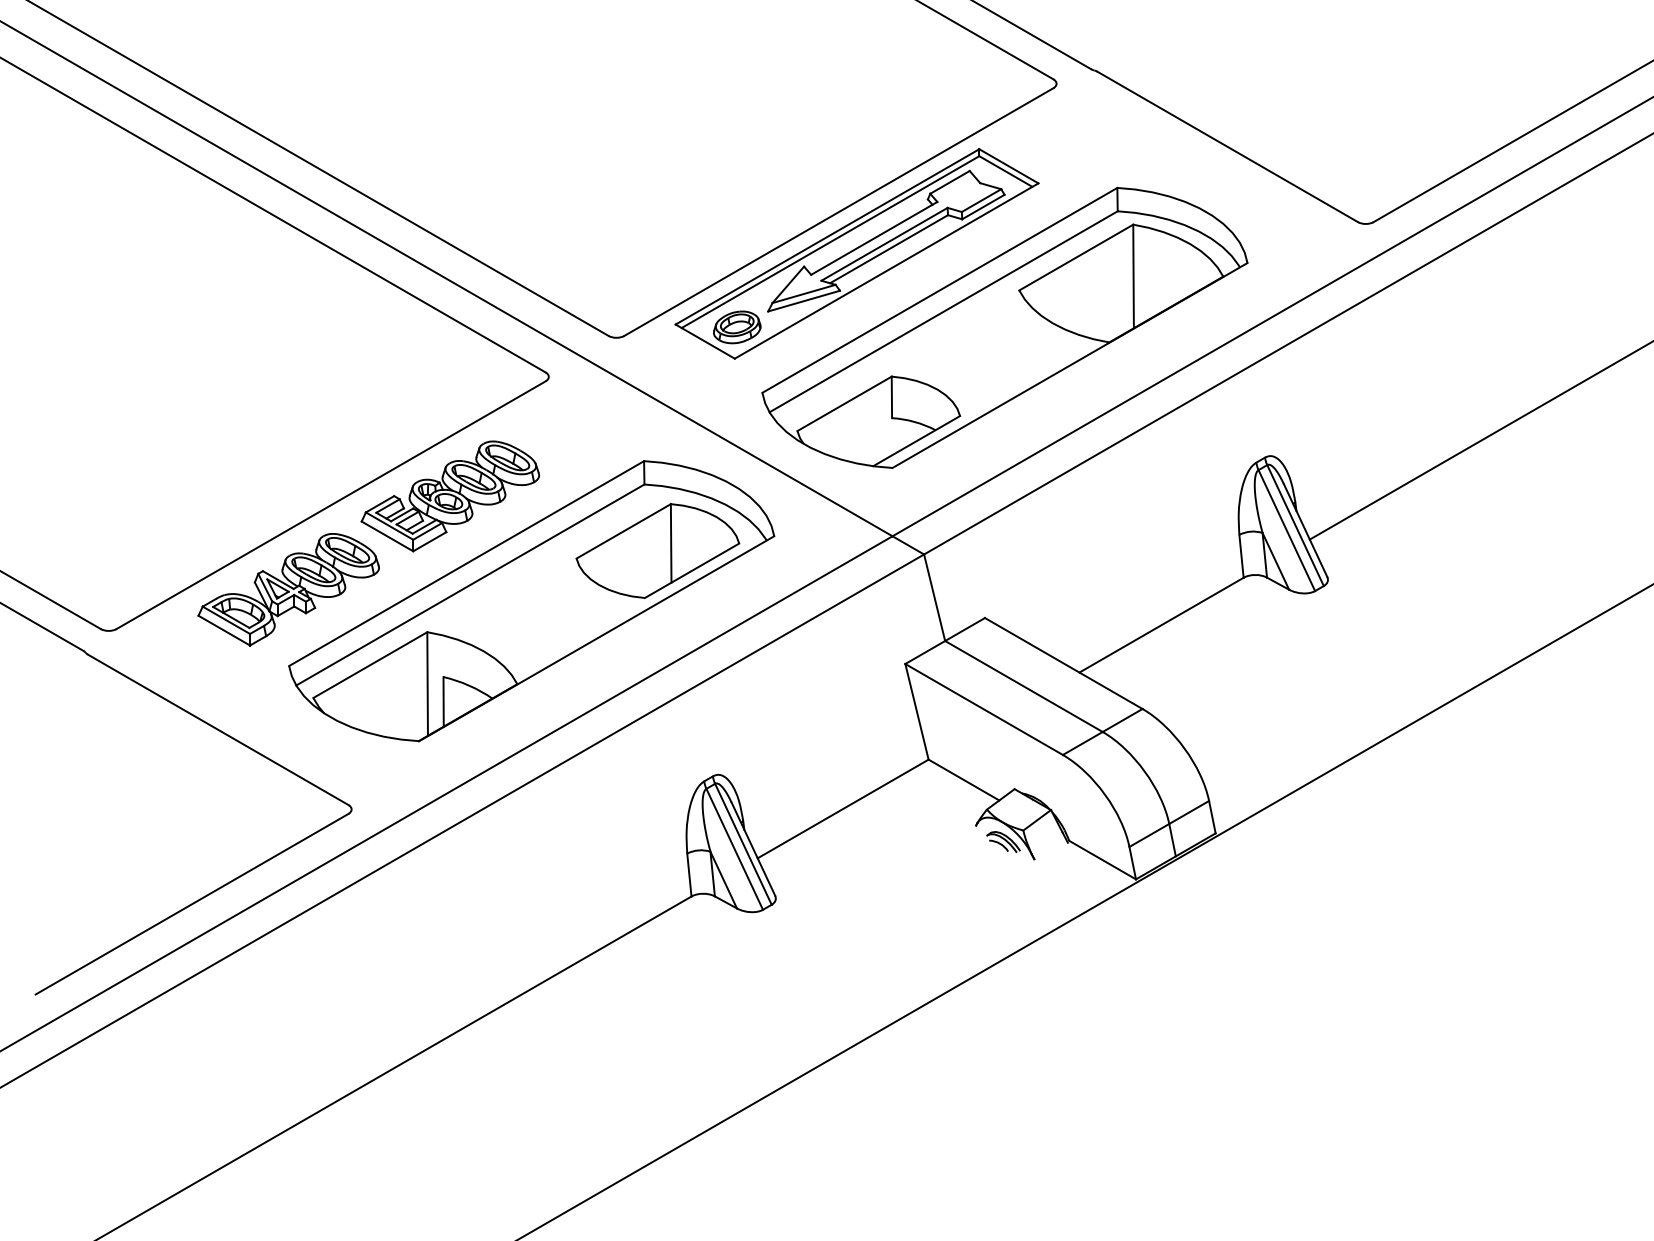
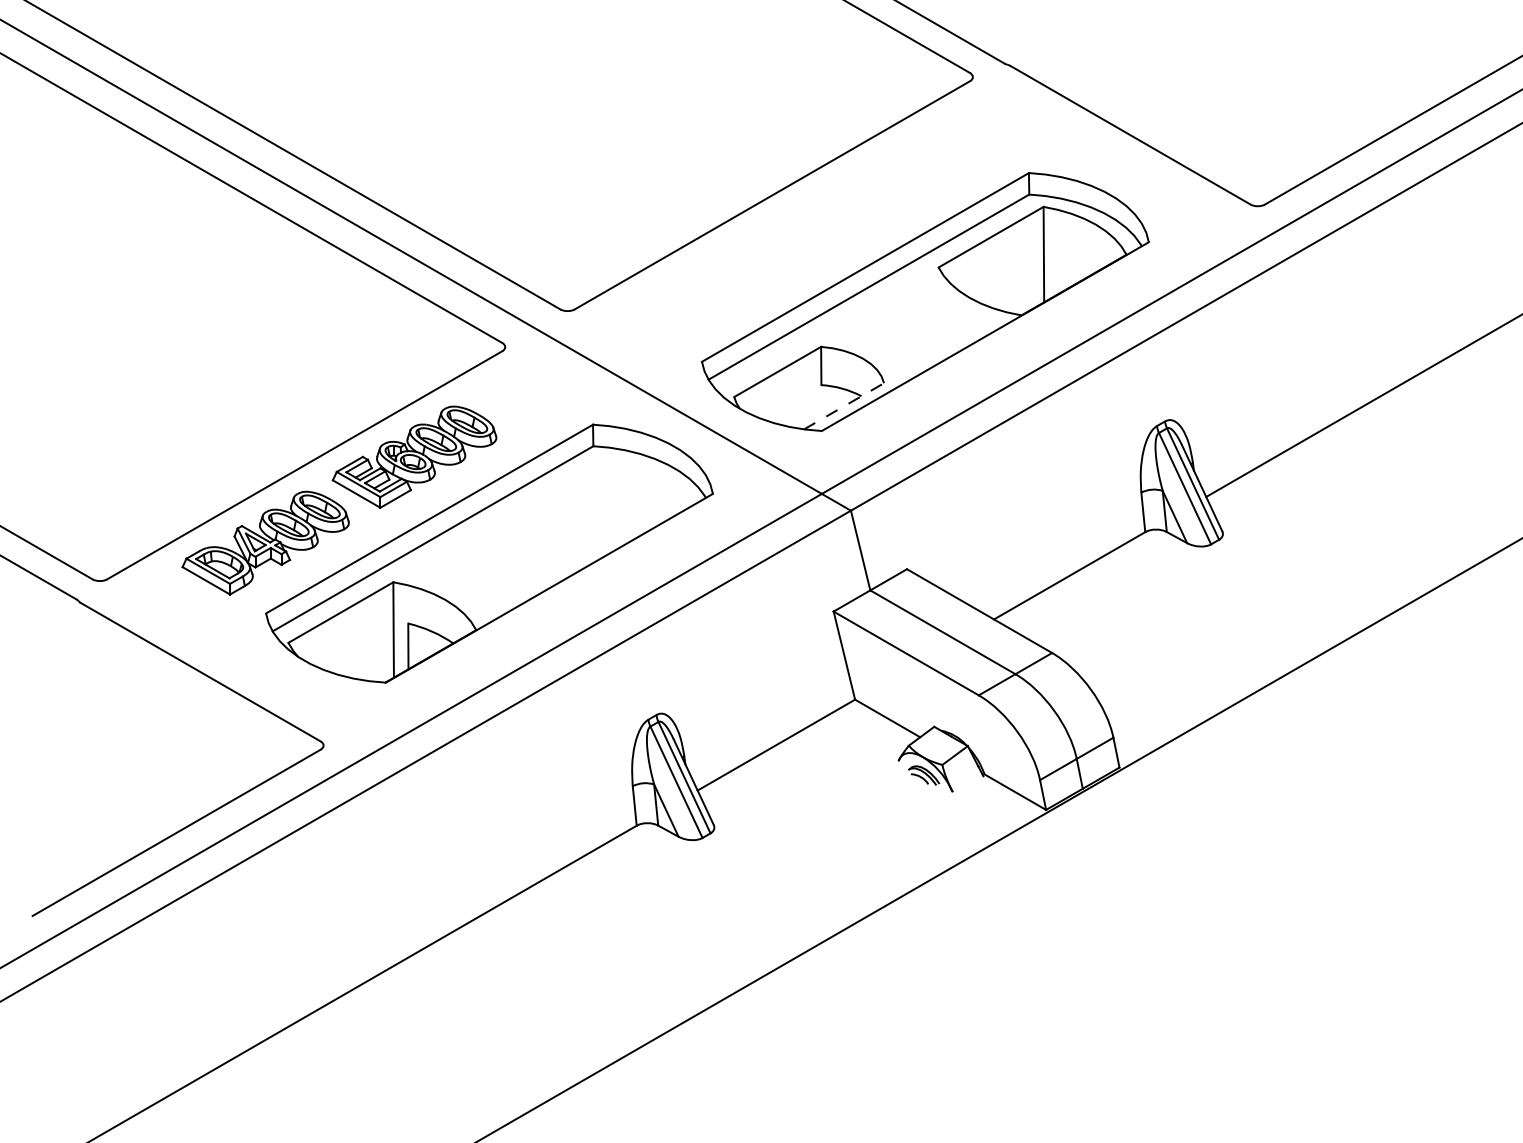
part: (856, 253) -> (788, 233), removed
line: (917, 440) -> (844, 405), solid -> dashed
part: (657, 551) -> (605, 507), removed

